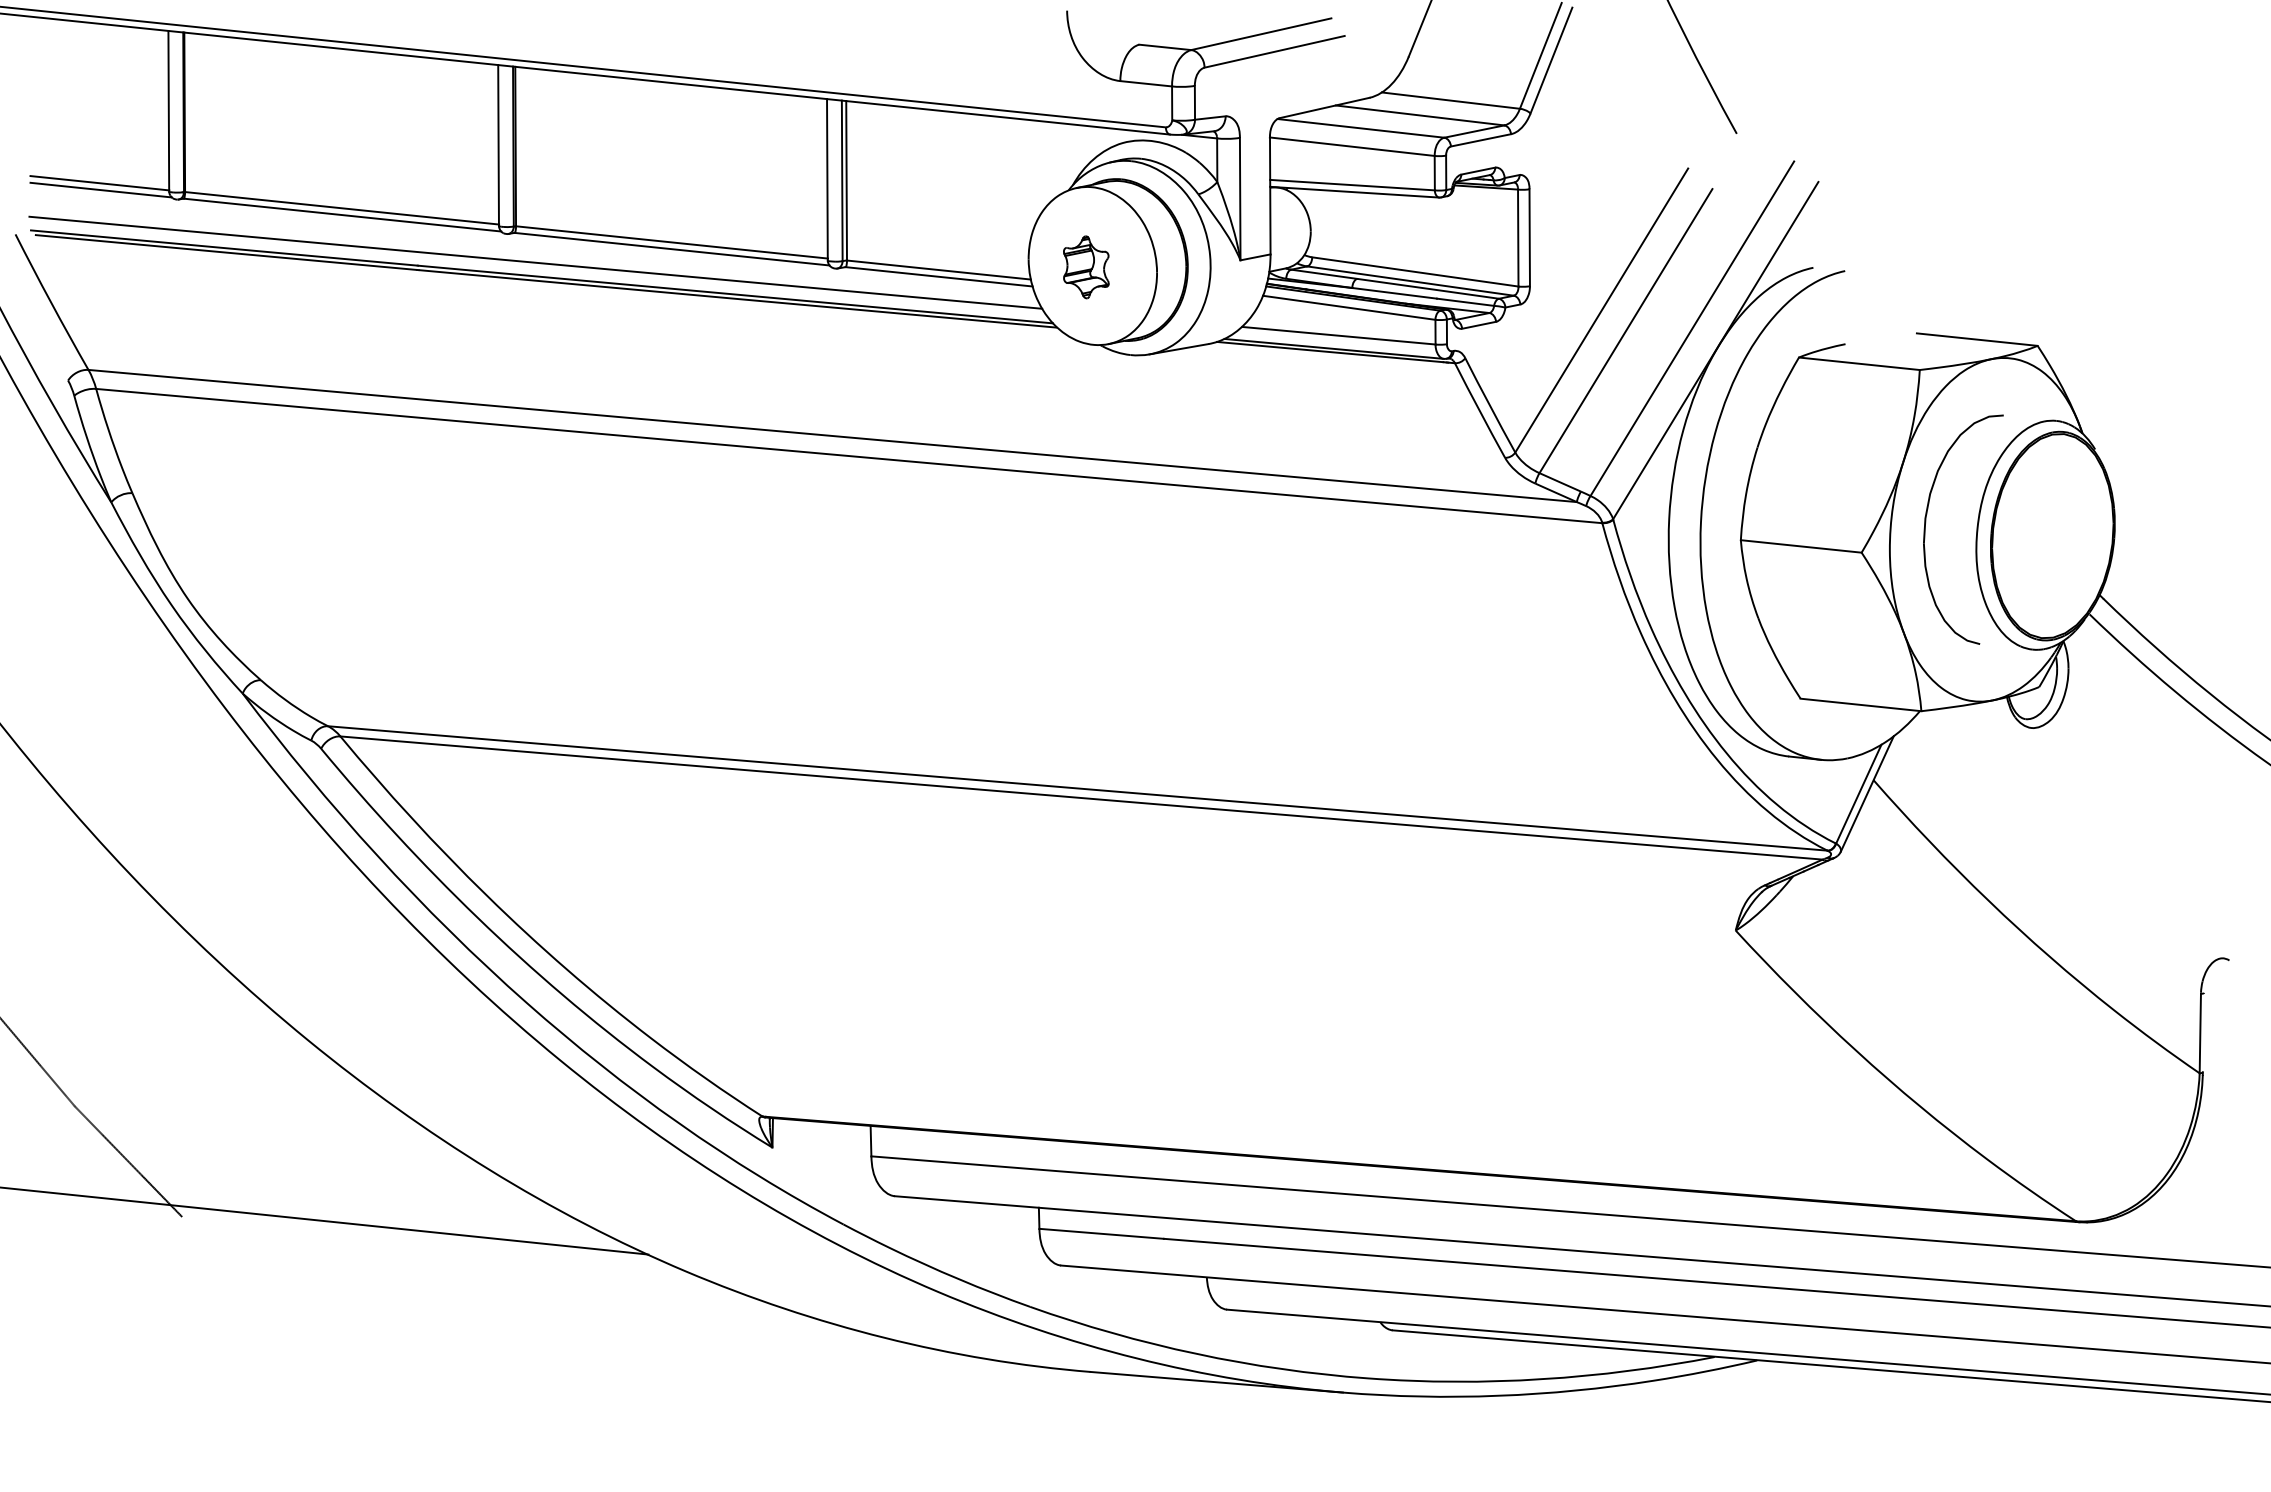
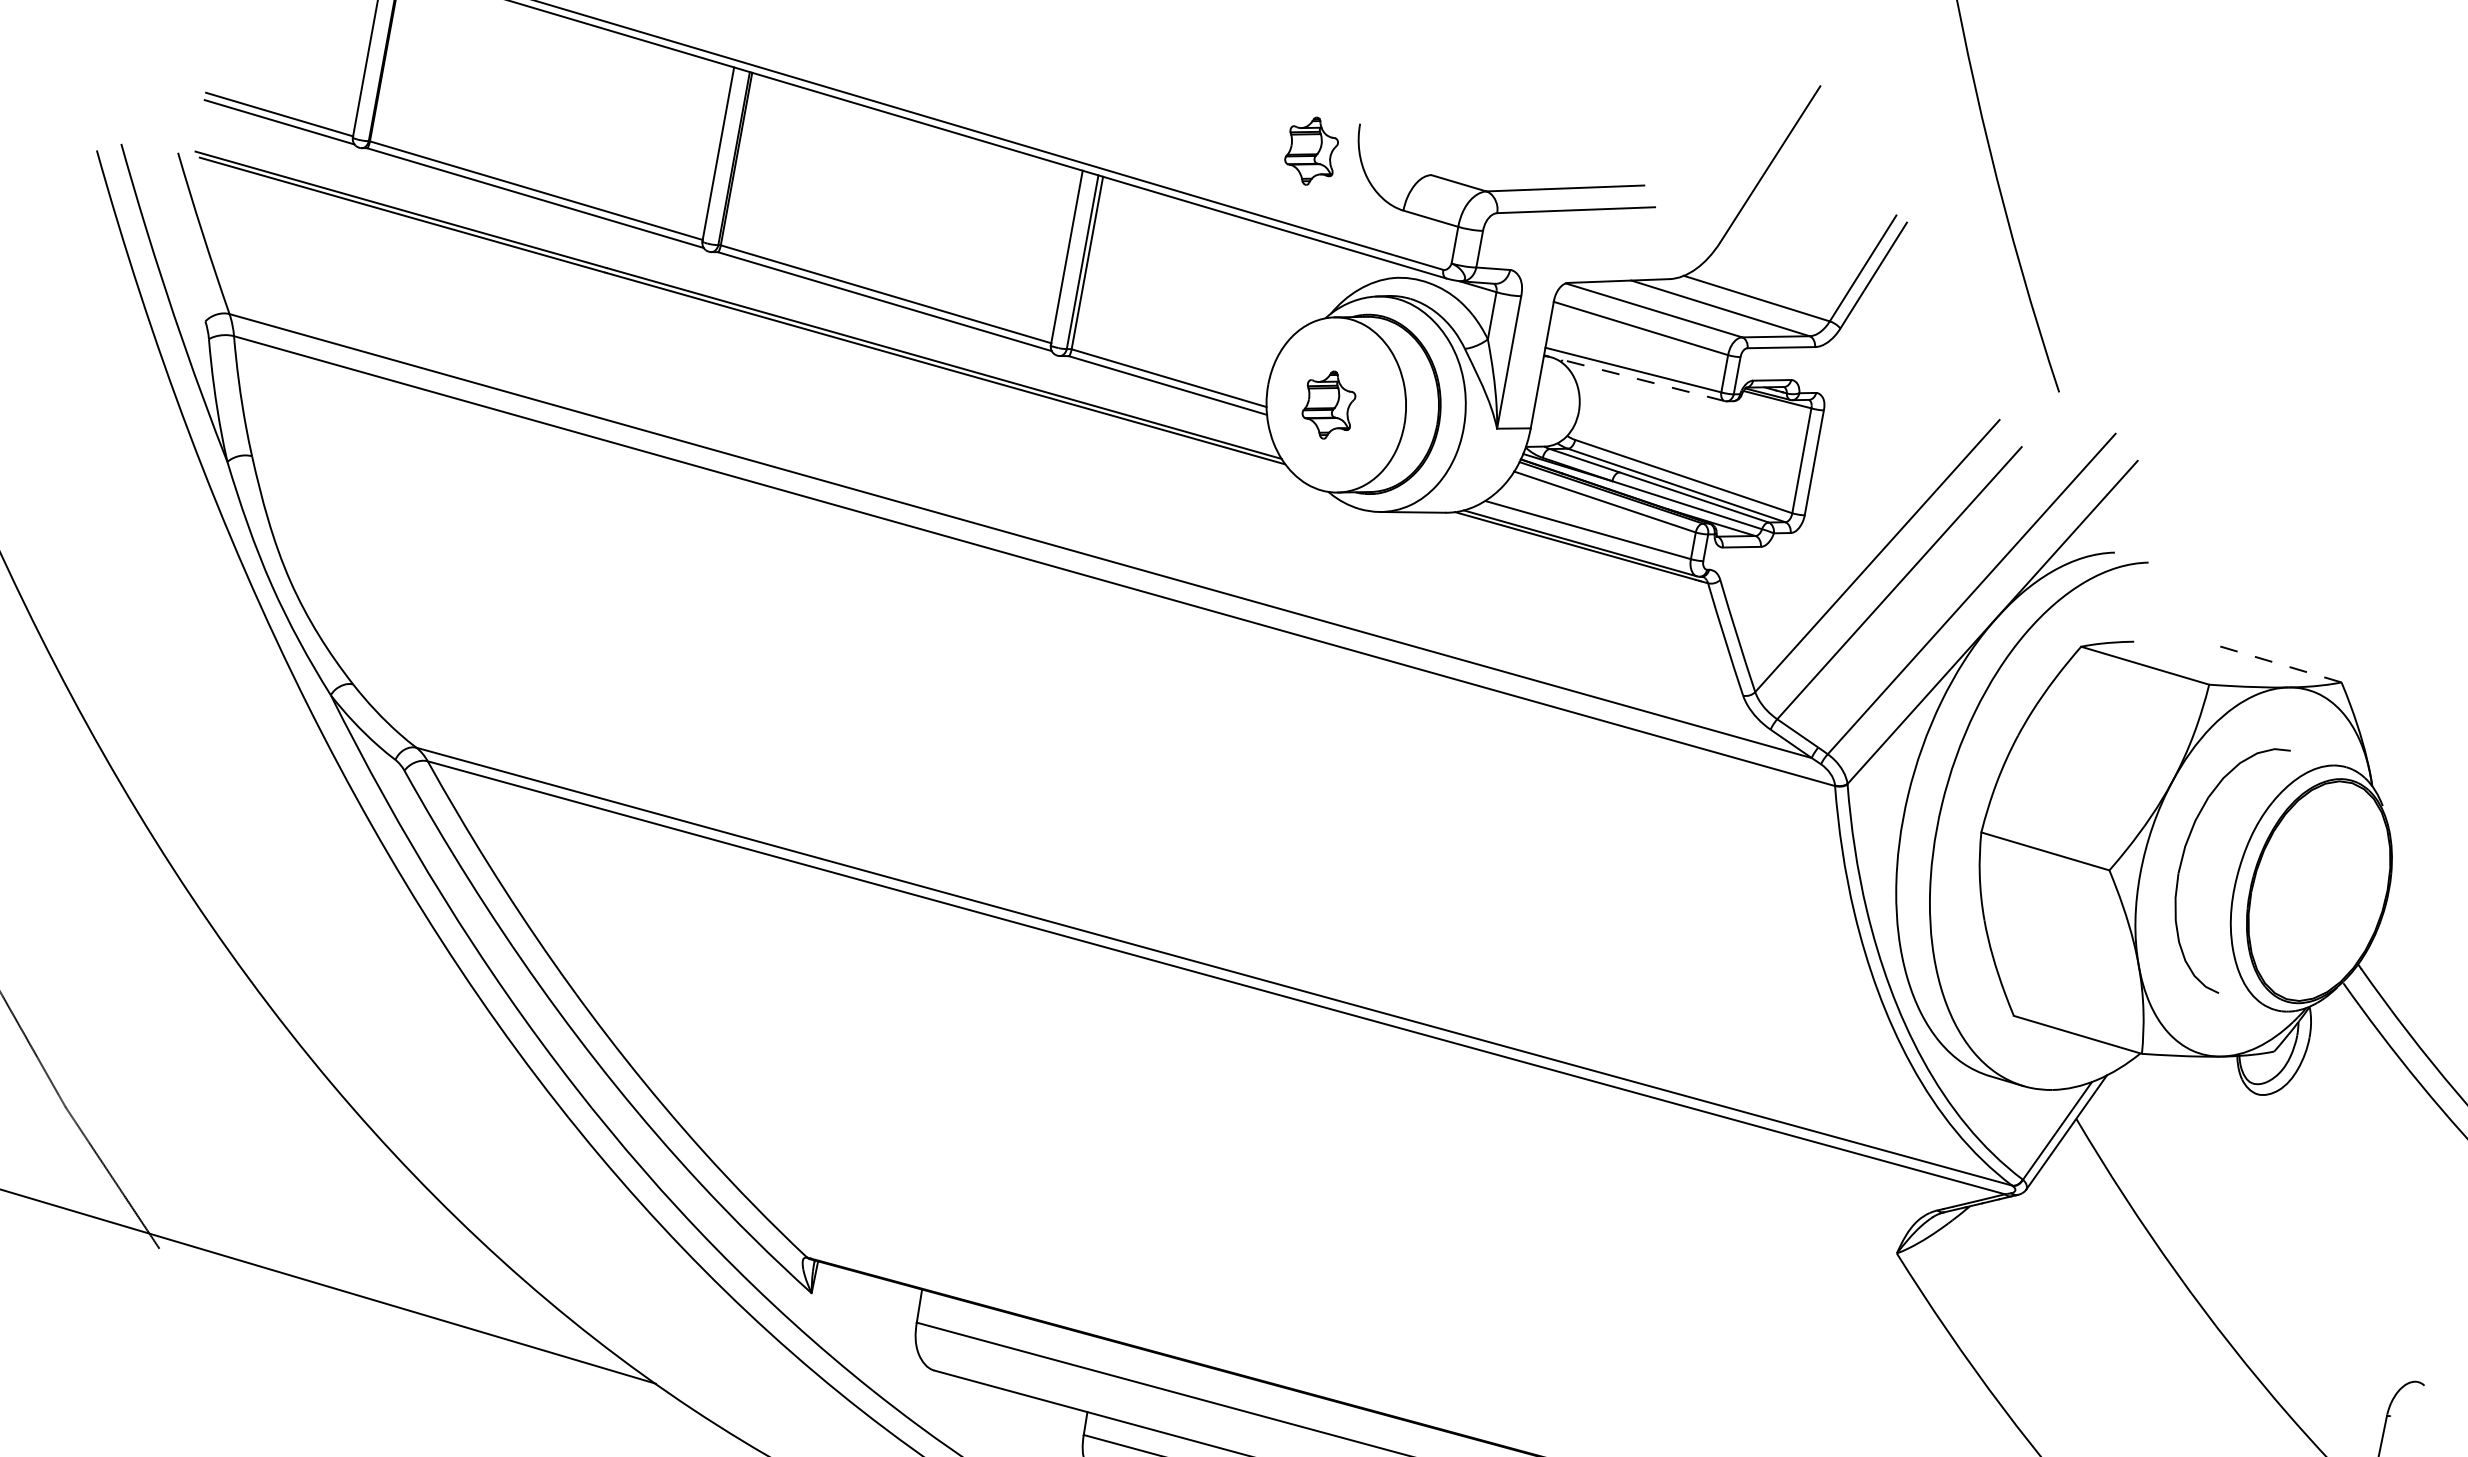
part: (1028, 43) -> (1311, 151), added
line: (1354, 192) -> (1634, 378), solid -> dashed
line: (535, 262) -> (734, 288), removed
line: (1977, 339) -> (2277, 663), solid -> dashed

